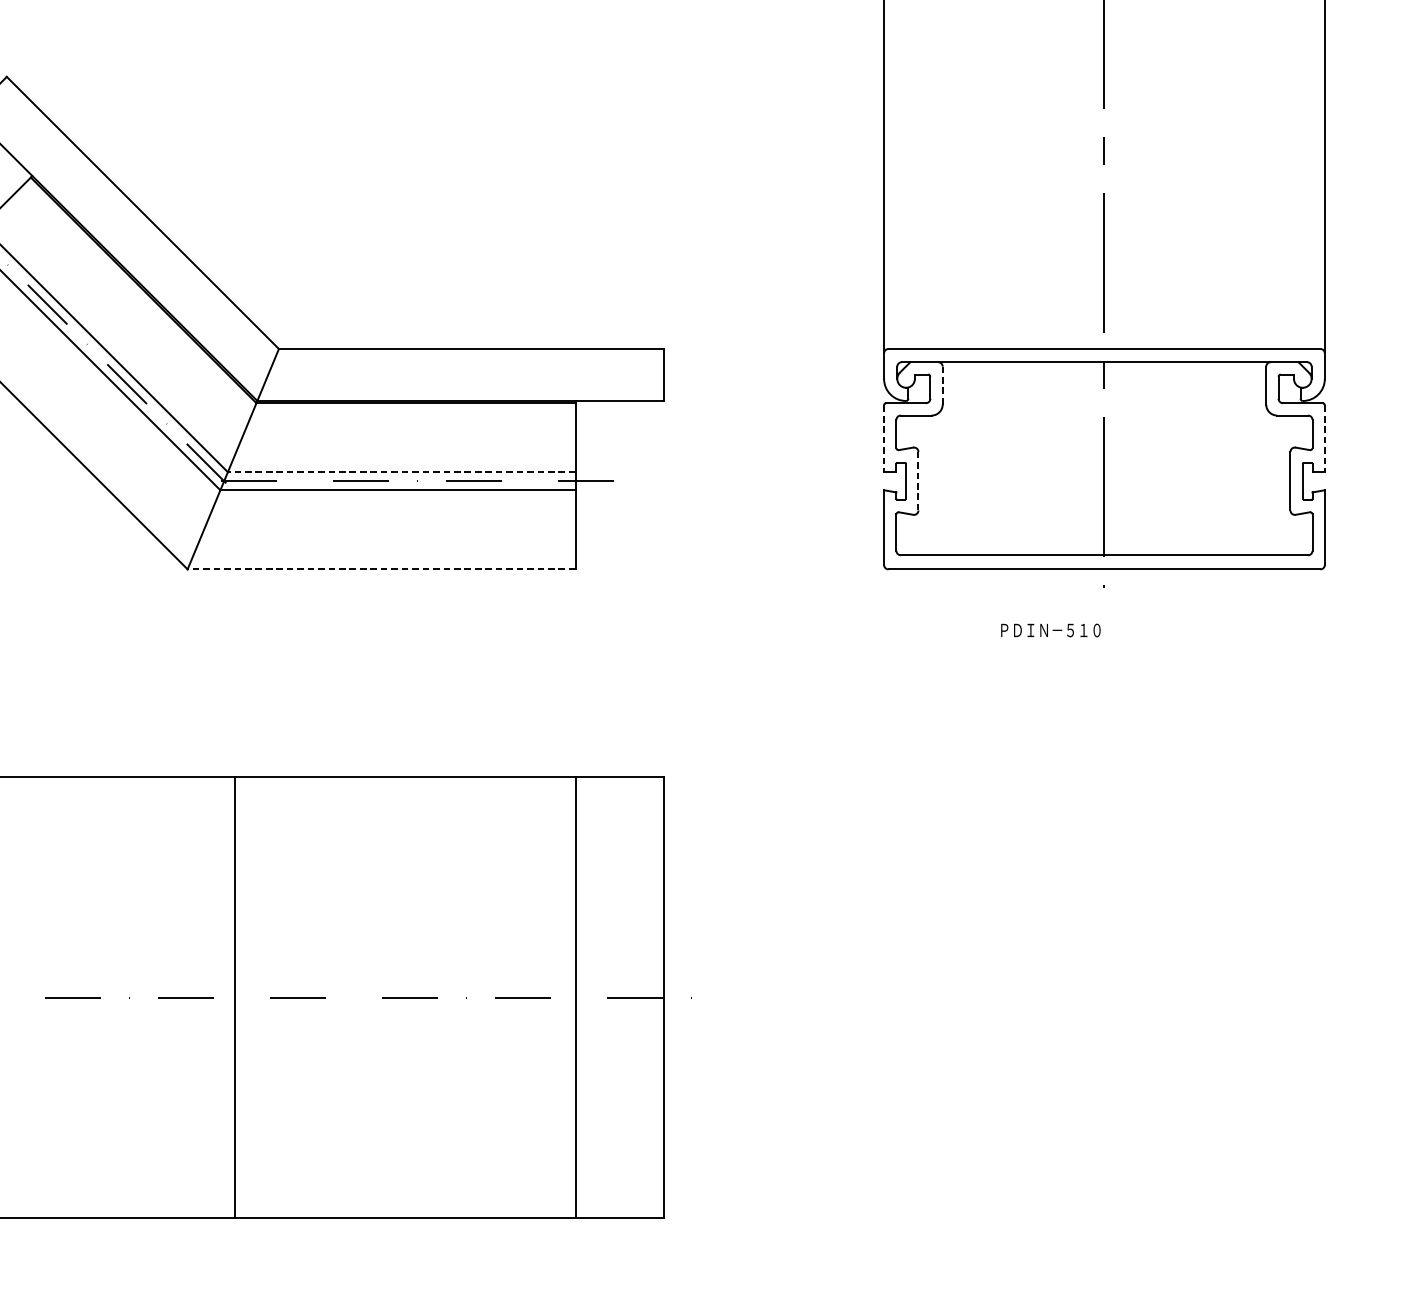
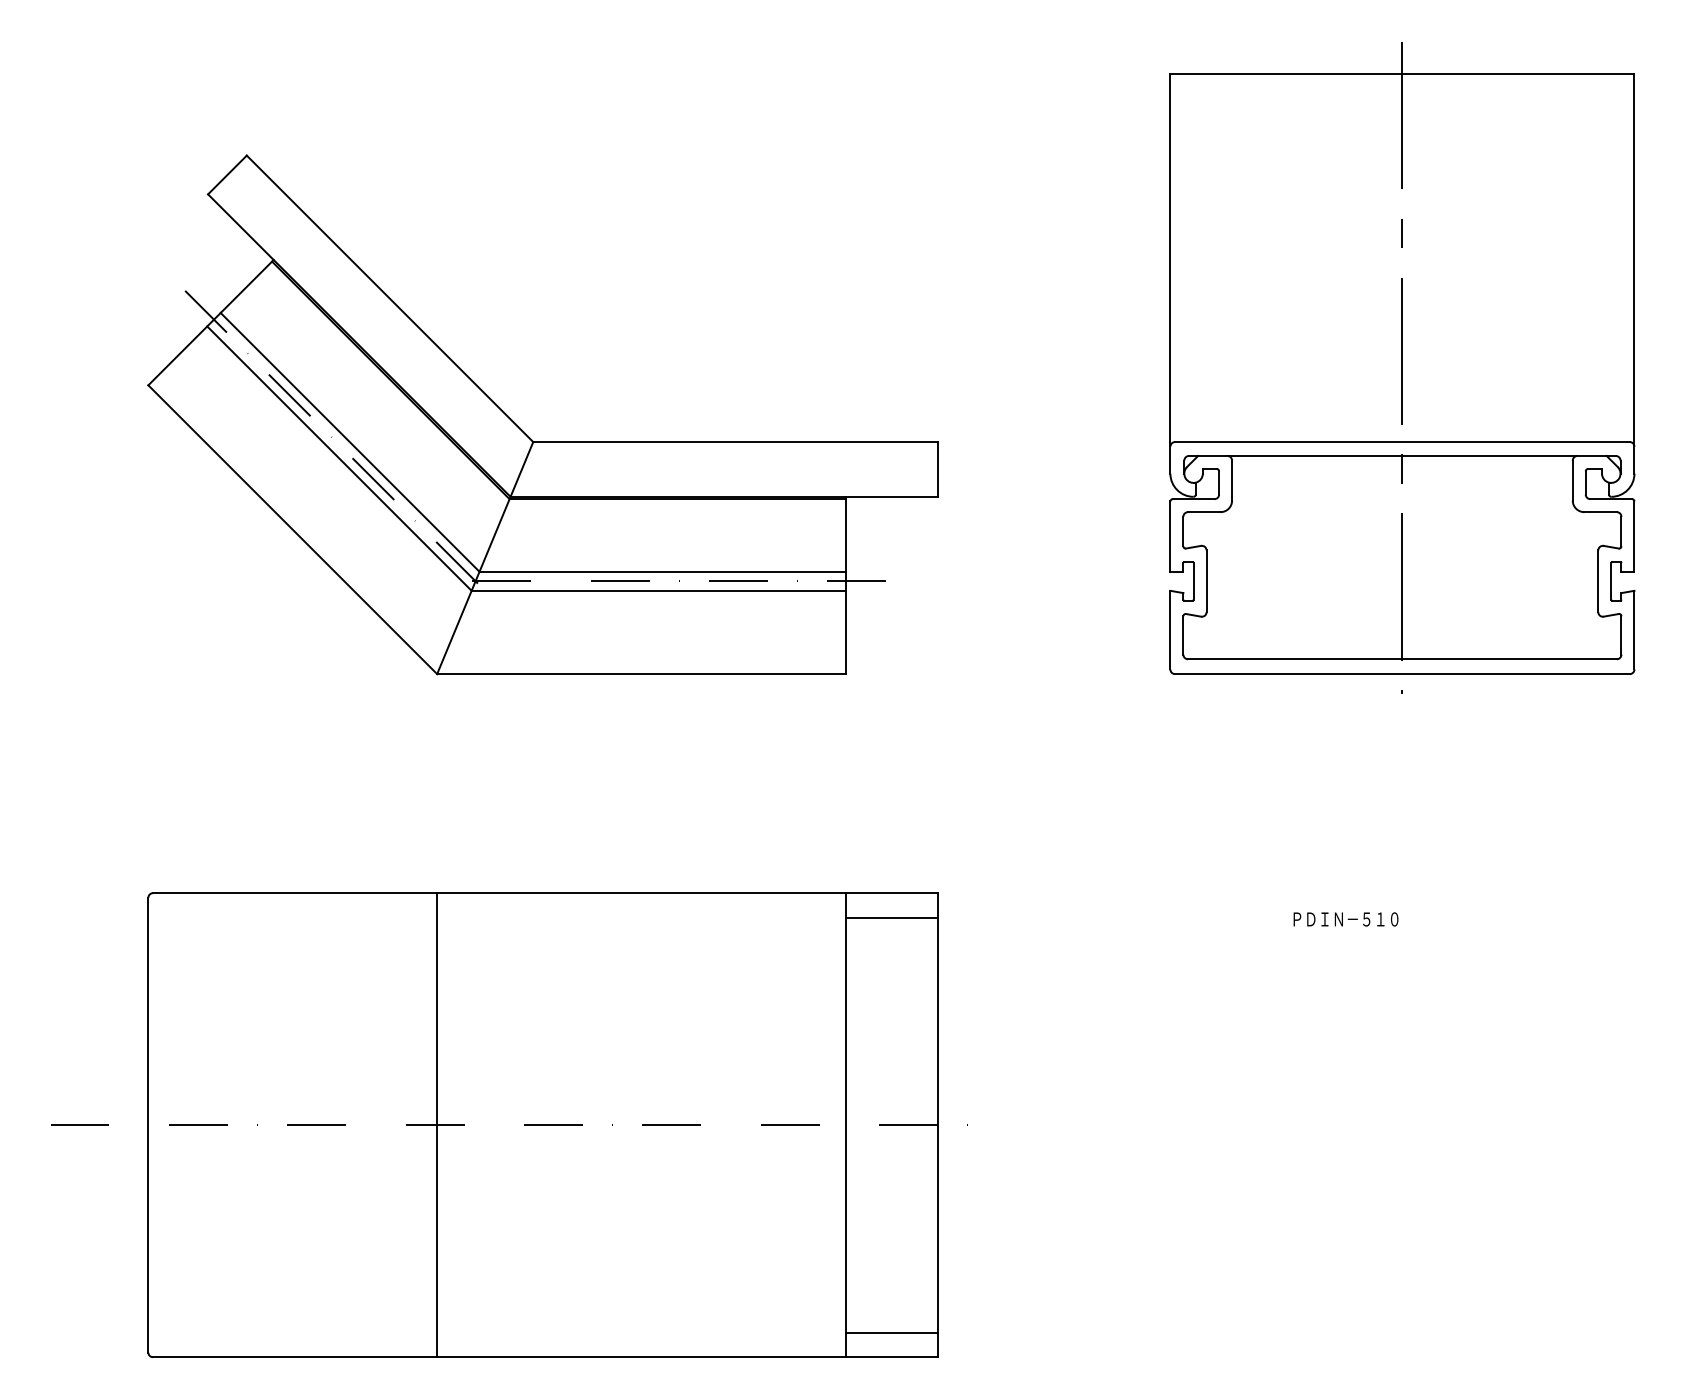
line: (943, 385) -> (1232, 480), dashed -> solid
line: (884, 439) -> (1170, 537), dashed -> solid
line: (1324, 439) -> (1634, 537), dashed -> solid
line: (401, 471) -> (662, 571), dashed -> solid
line: (918, 481) -> (1206, 581), dashed -> solid
line: (380, 569) -> (640, 674), dashed -> solid
text: (1050, 630) -> (1345, 919), moved
line: (619, 800) -> (891, 917), added
line: (235, 998) -> (437, 1125), moved
line: (619, 1194) -> (891, 1332), added

